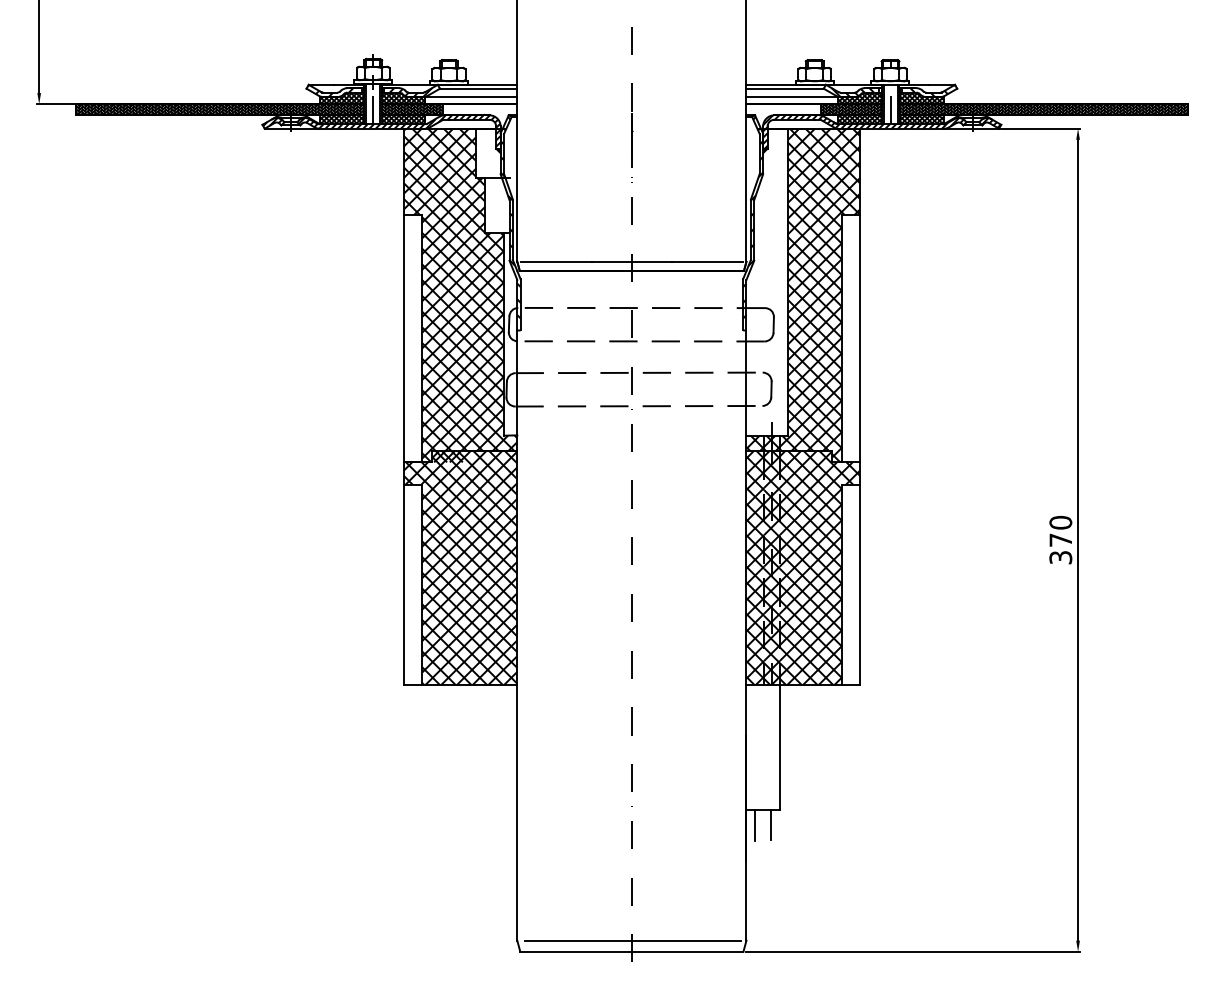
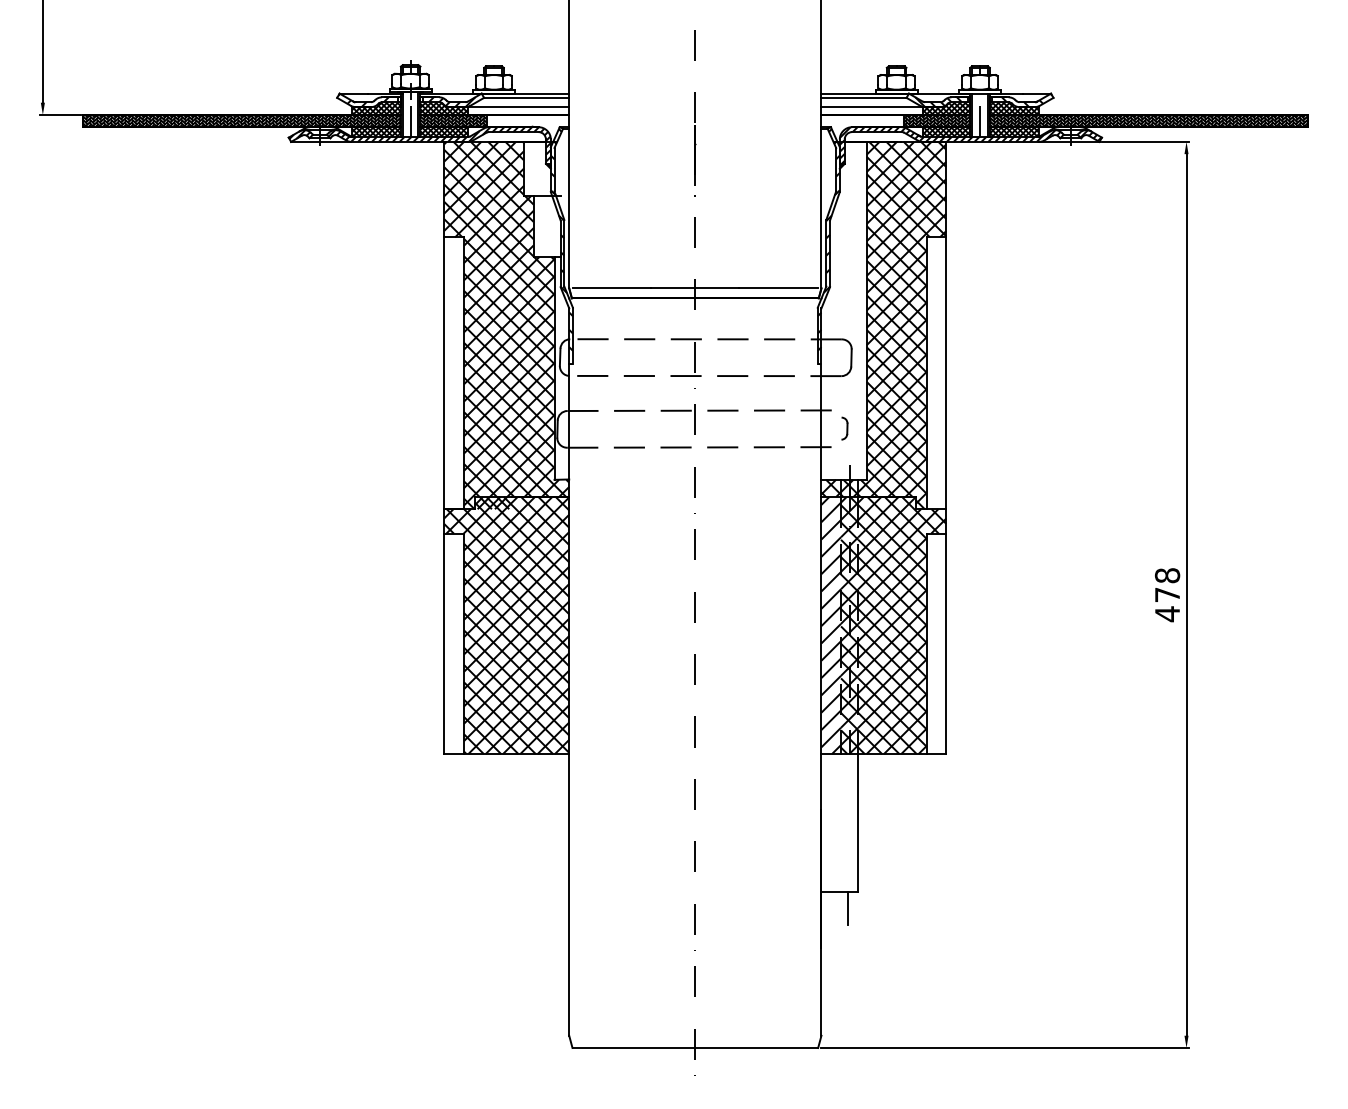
part: (767, 389) -> (844, 428), size x0.6
text: (1060, 540) -> (1167, 595), 370 -> 478
hatch: (755, 567) -> (831, 625), removed
line: (755, 825) -> (831, 908), removed
line: (632, 940) -> (696, 1035), removed

